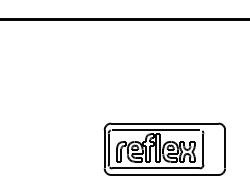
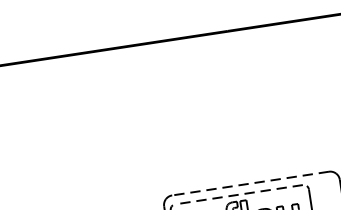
line: (164, 123) -> (249, 183), solid -> dashed
line: (156, 129) -> (239, 194), solid -> dashed

